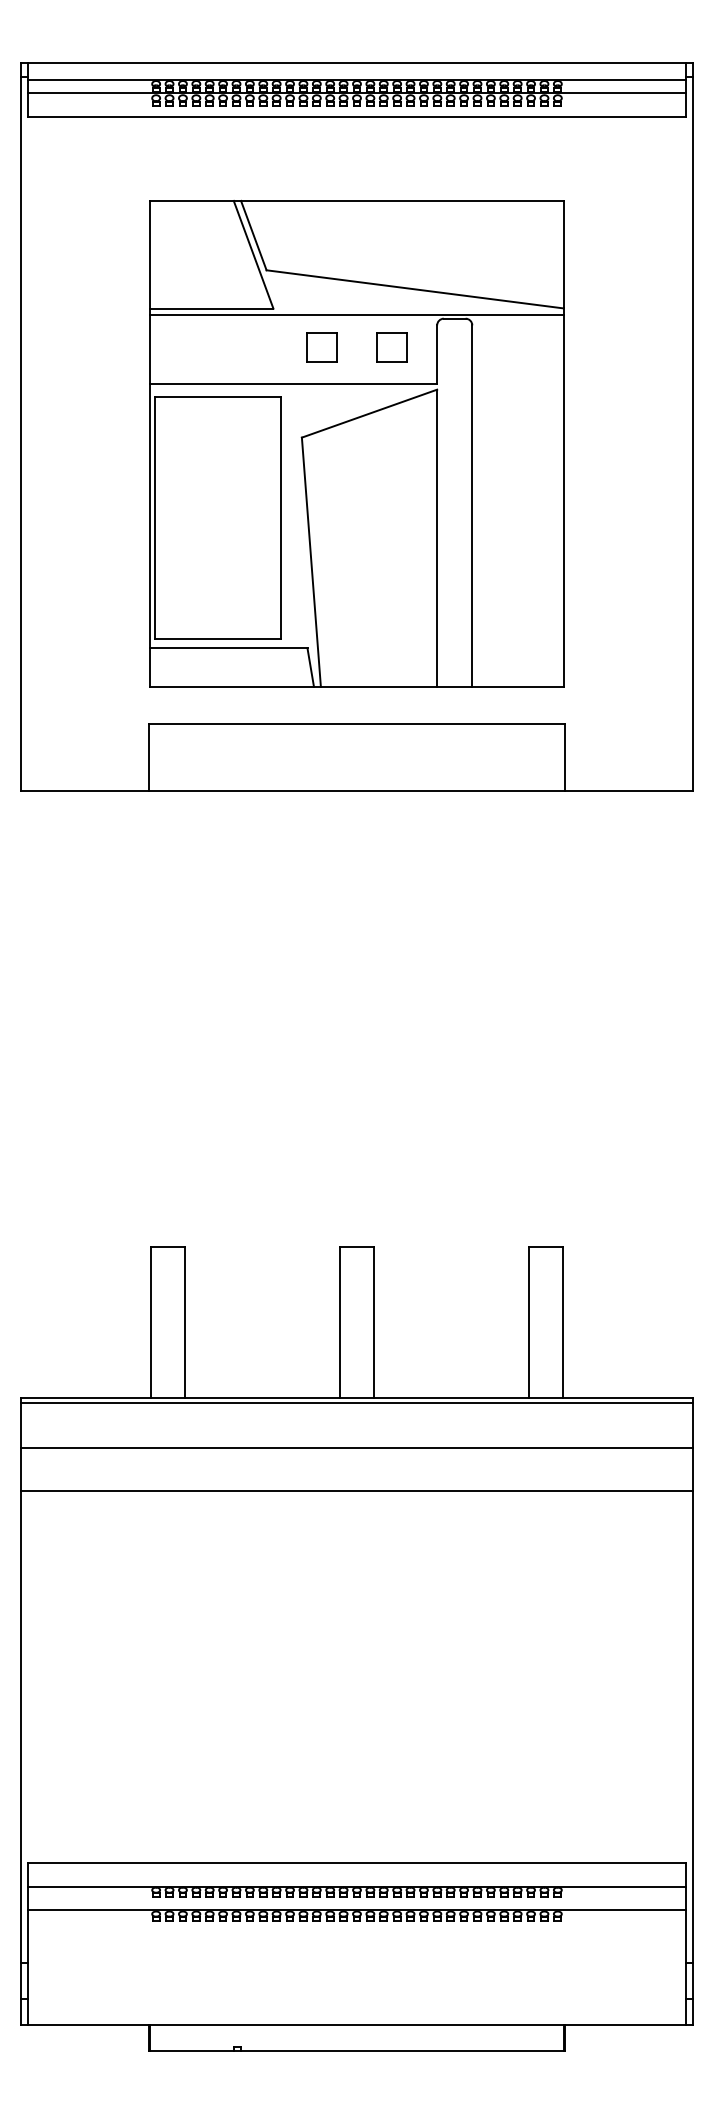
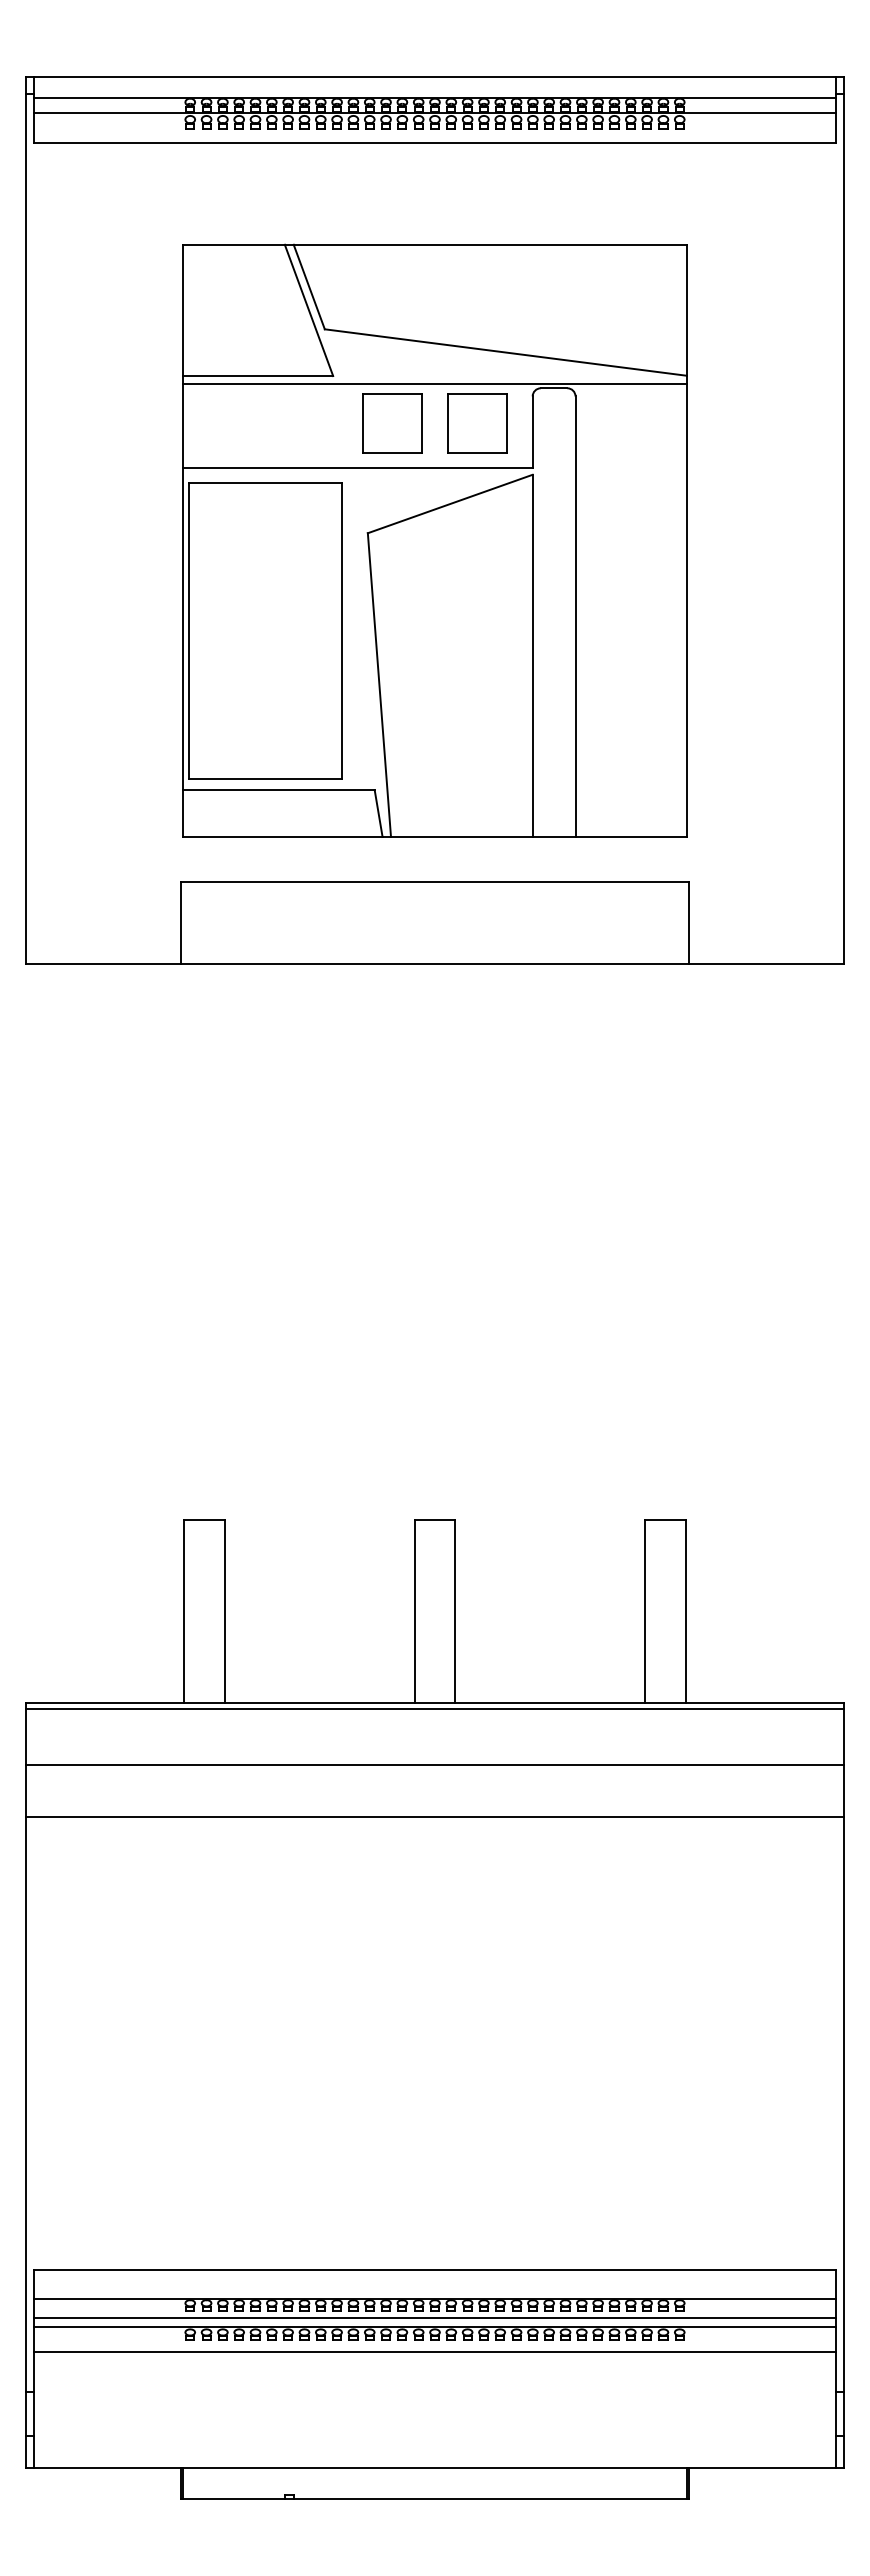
part: (322, 347) -> (392, 423), size x1.67
part: (391, 347) -> (477, 423), size x1.67
line: (356, 1902) -> (434, 2318), added
line: (356, 1929) -> (434, 2351), added

